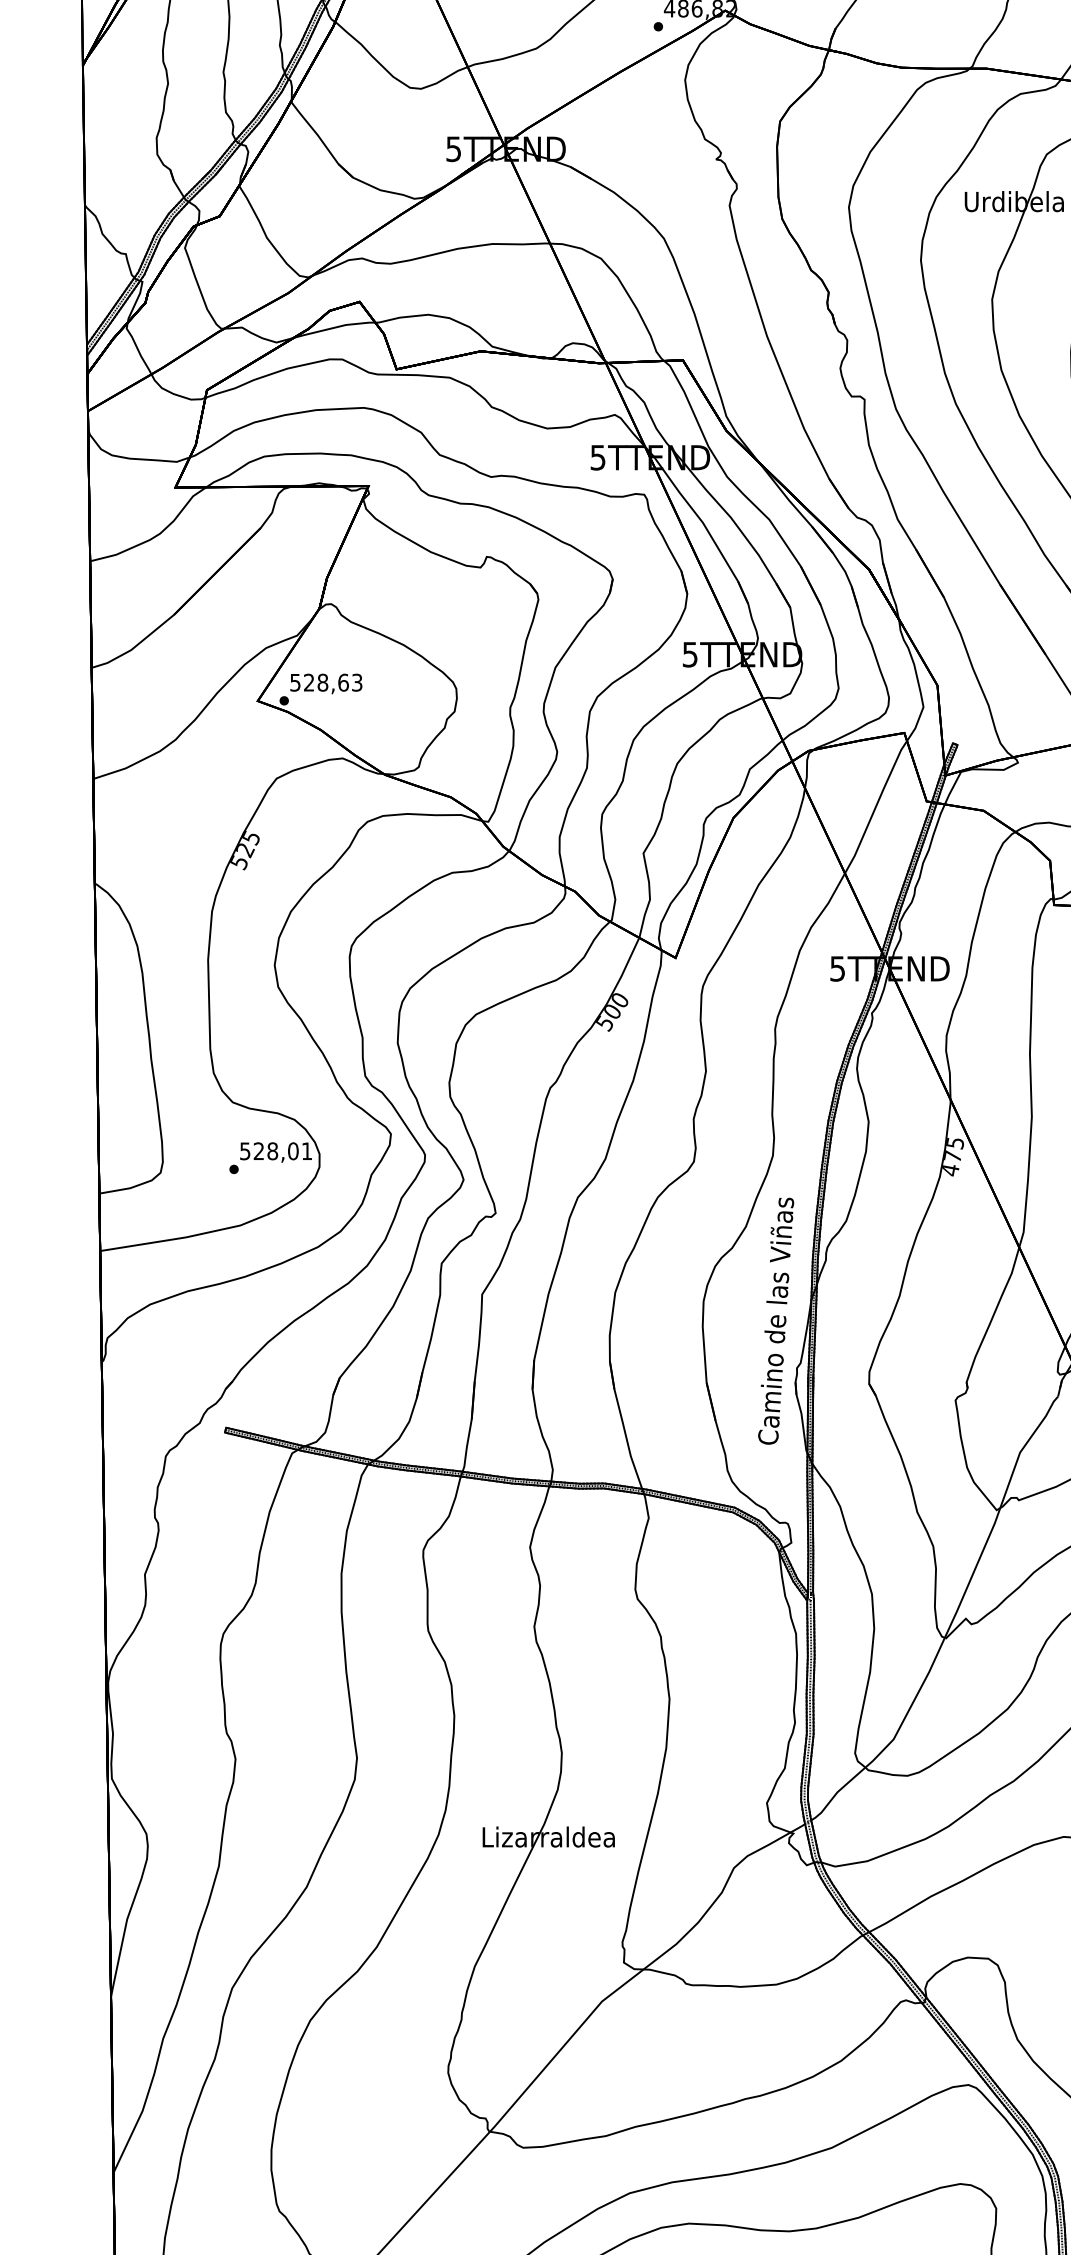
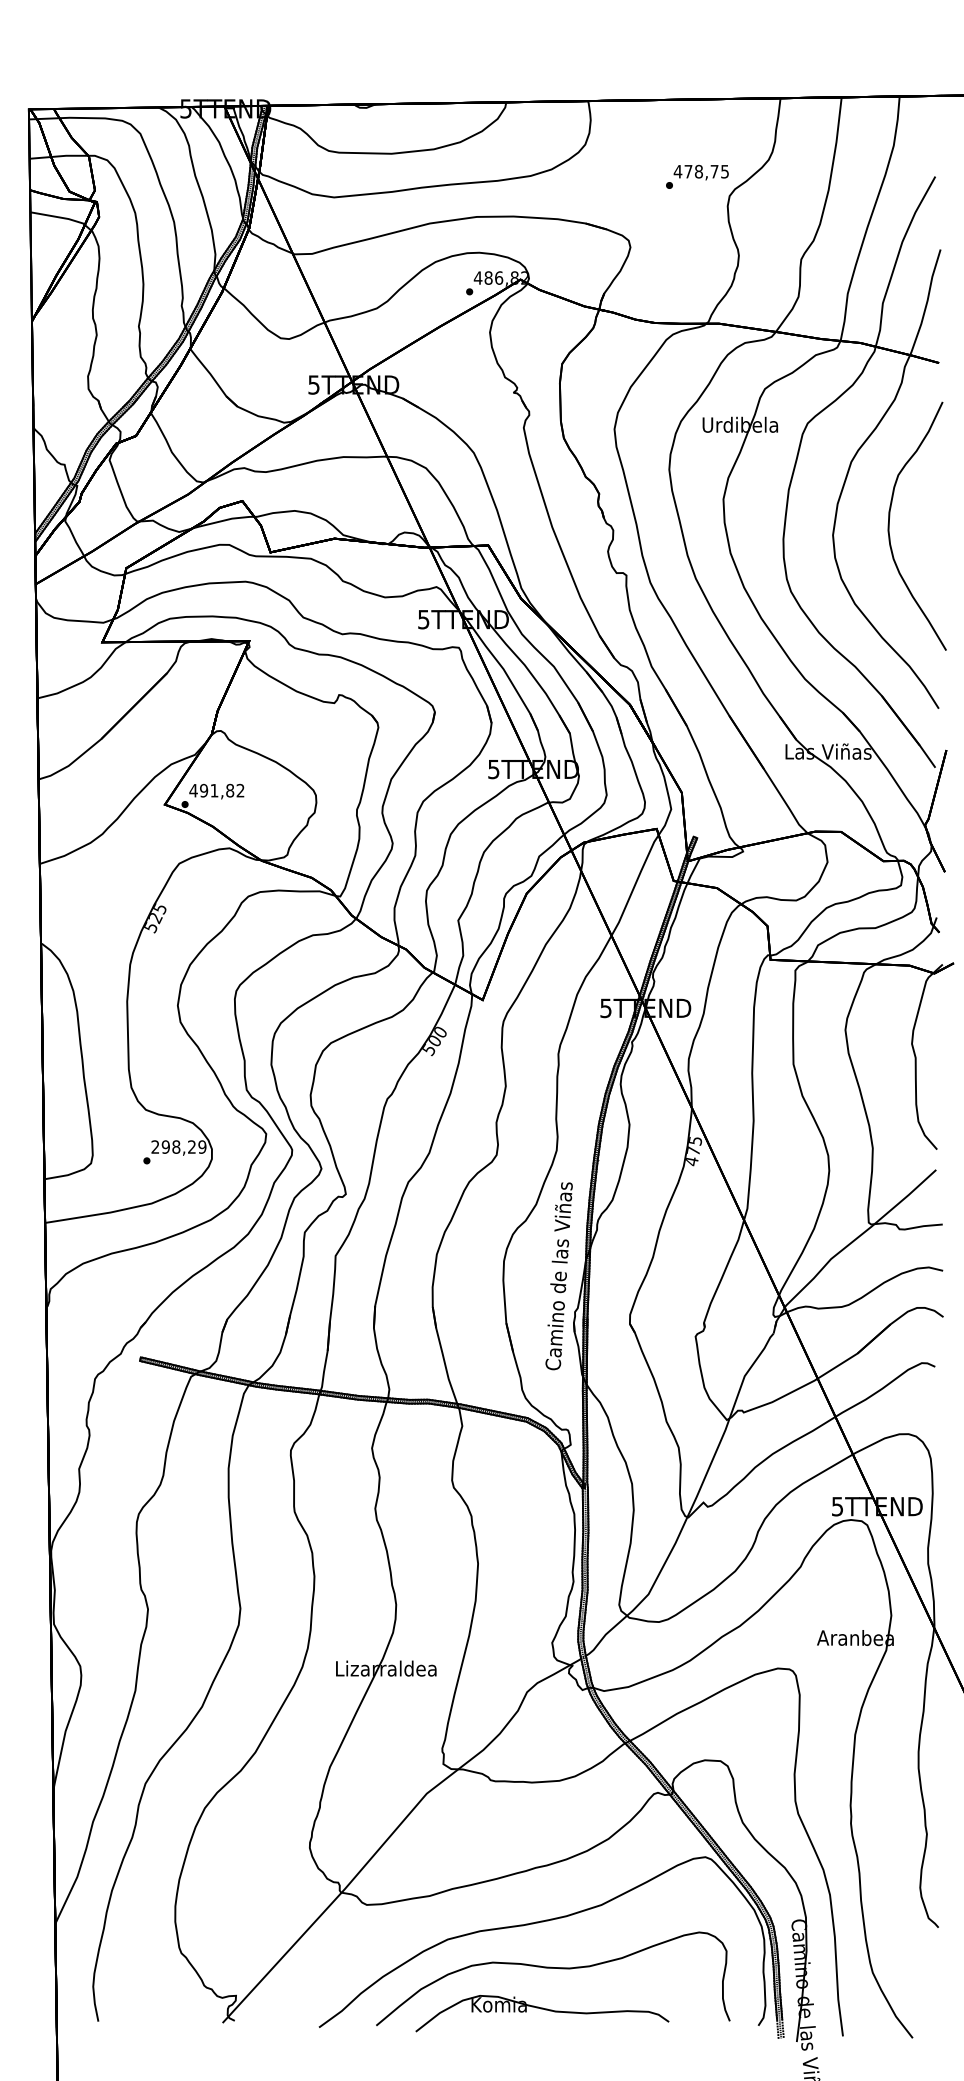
text: (325, 682) -> (216, 790), 528,63 -> 491,82
text: (275, 1150) -> (178, 1146), 528,01 -> 298,29

